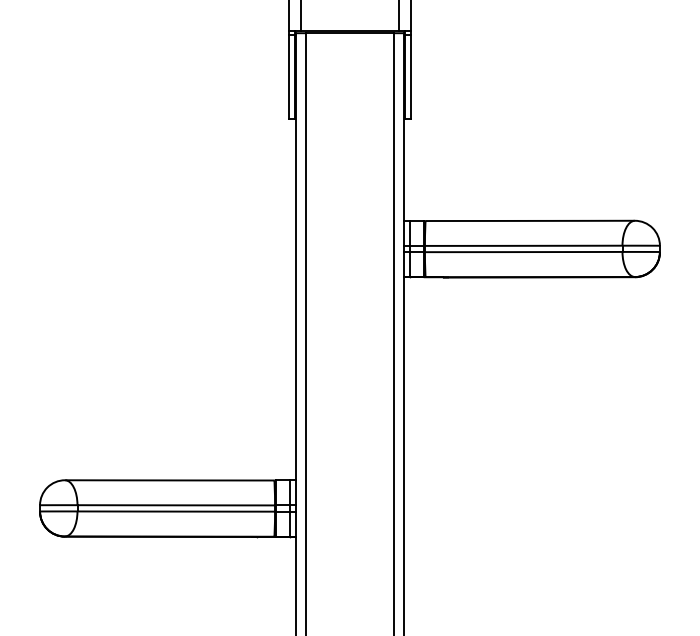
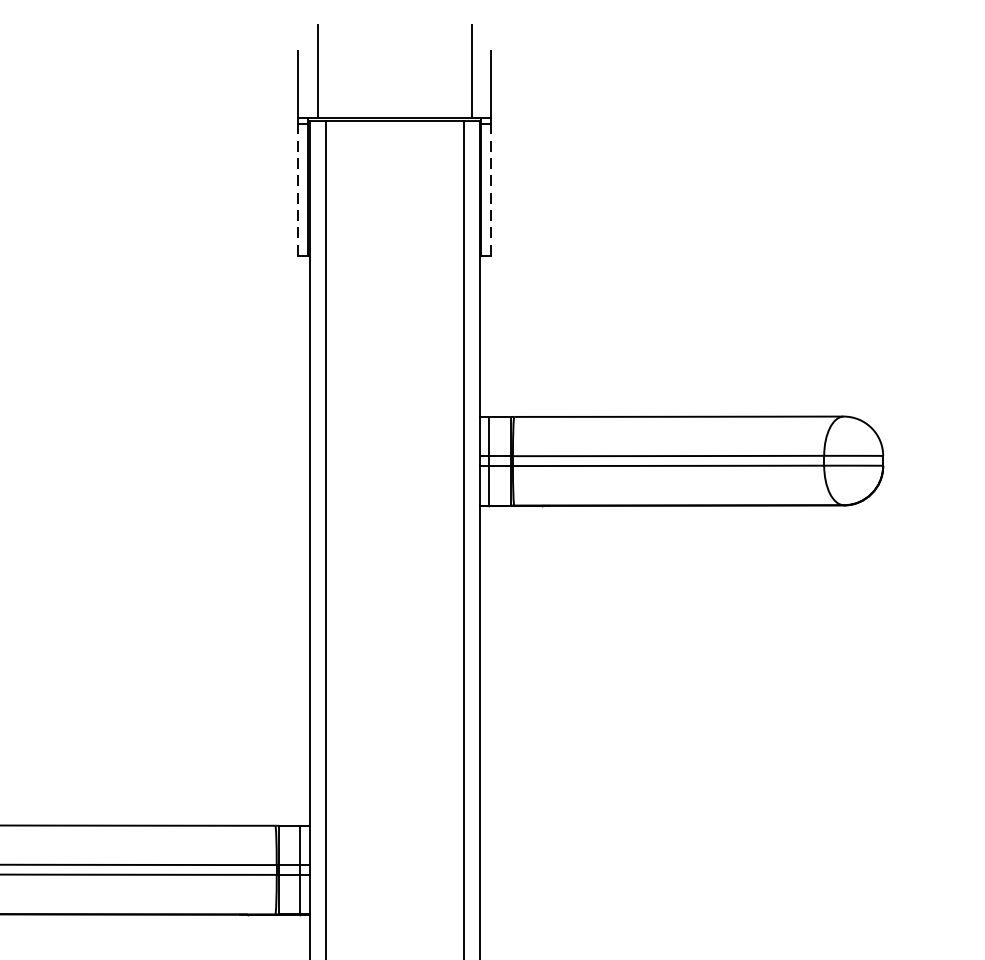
line: (288, 76) -> (297, 189), solid -> dashed
line: (411, 76) -> (491, 189), solid -> dashed

